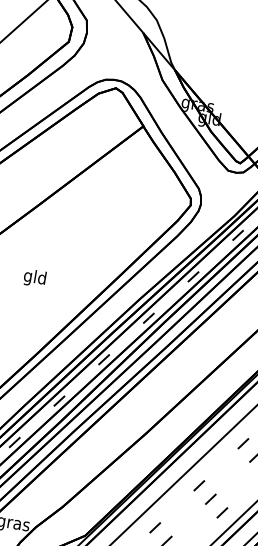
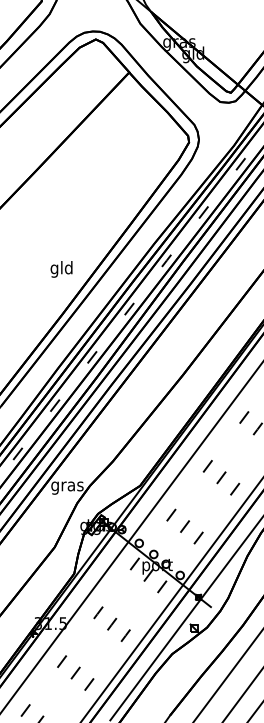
text: (34, 278) -> (61, 269), moved

